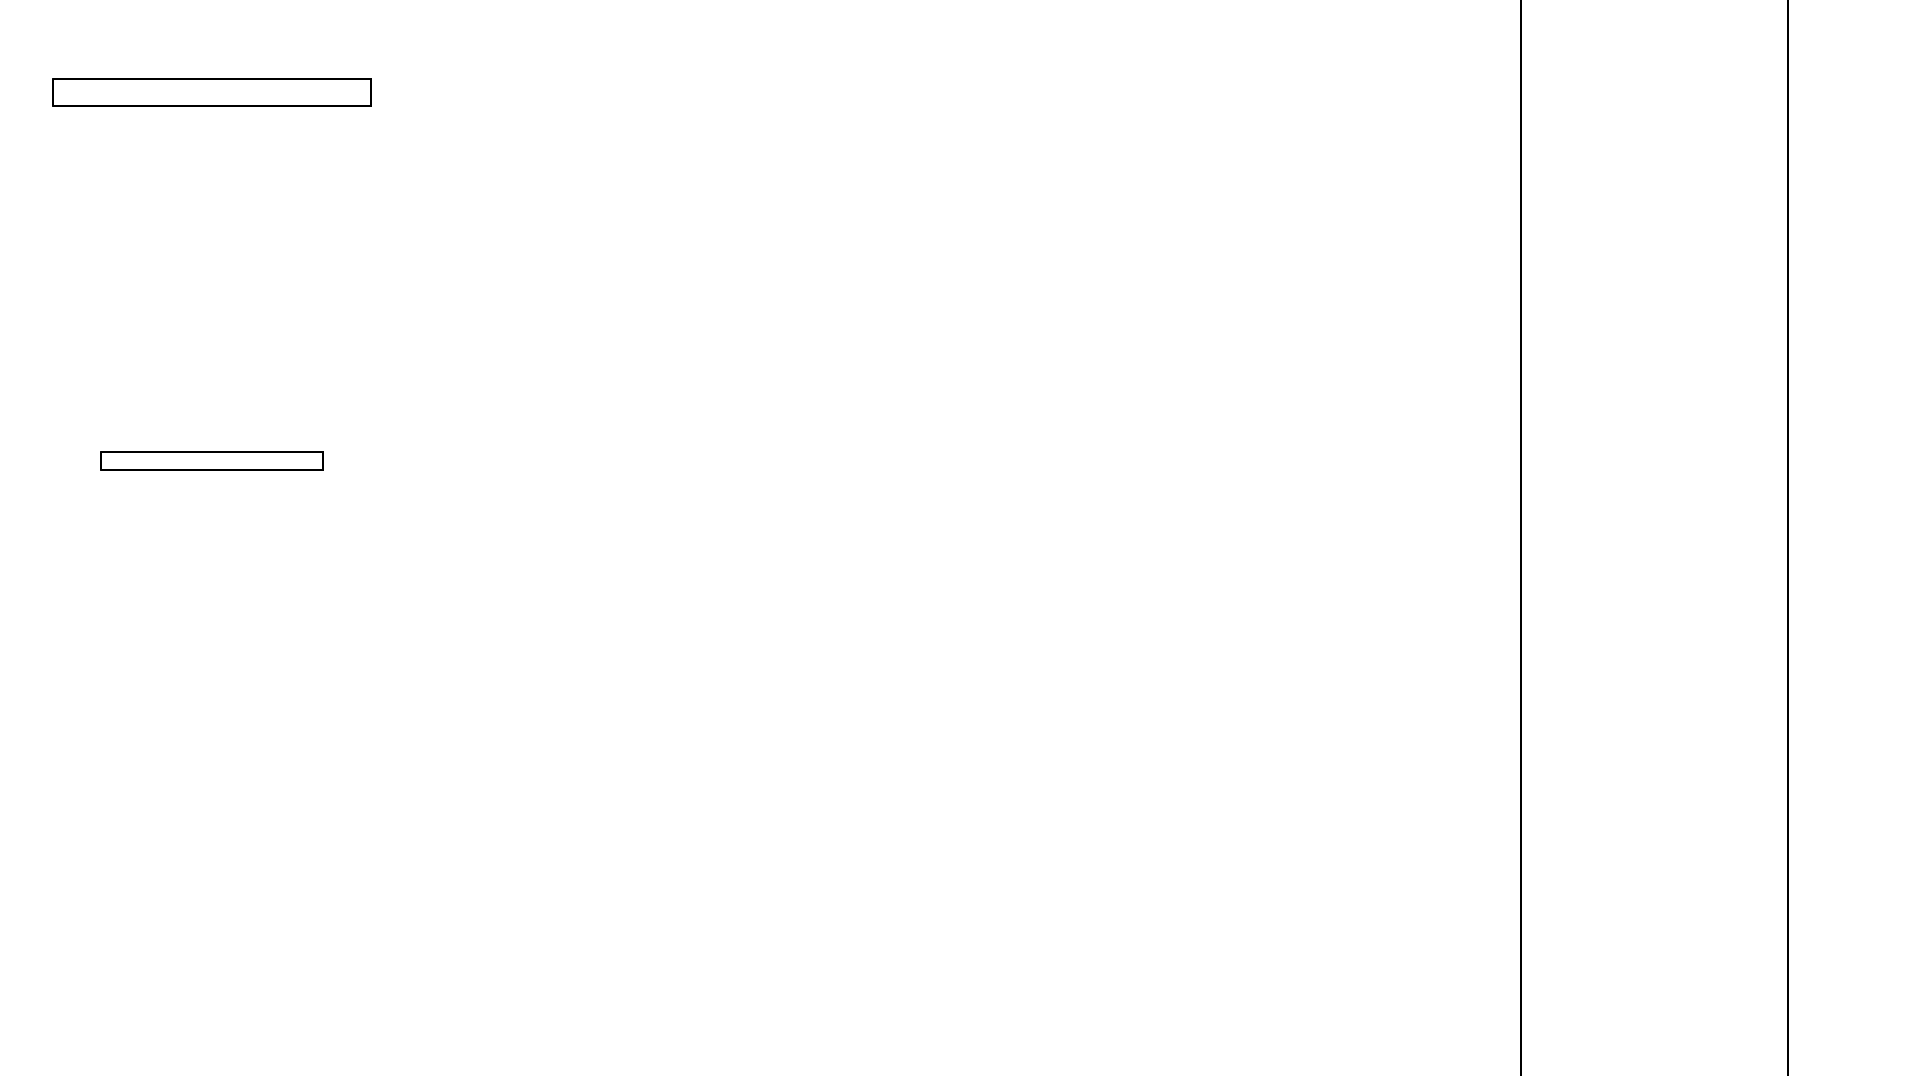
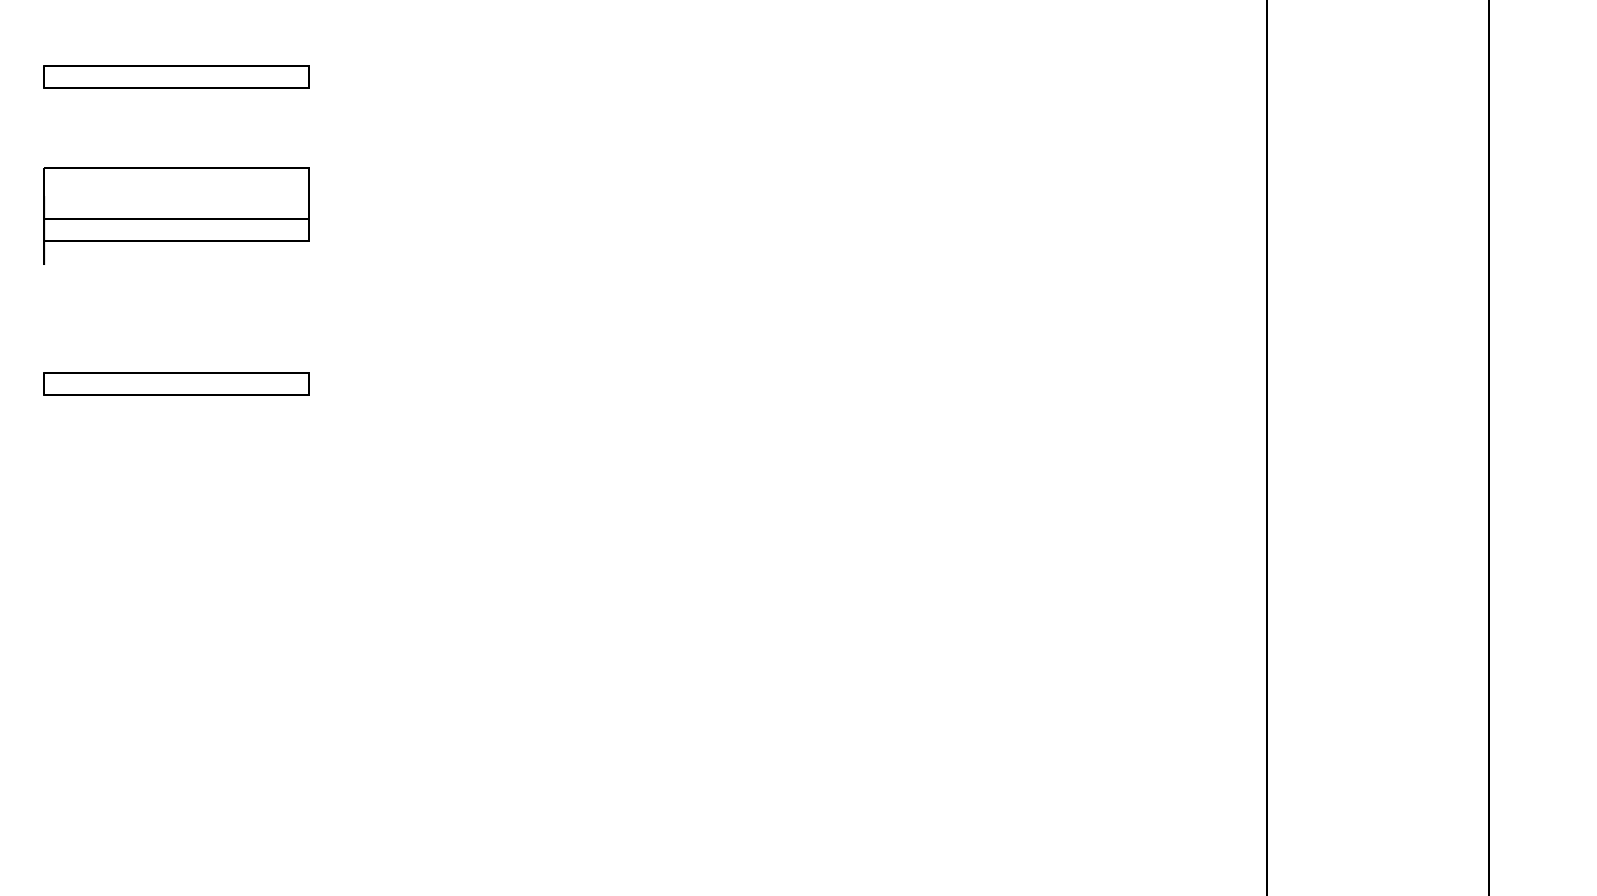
part: (211, 259) -> (175, 216), added
part: (211, 460) -> (175, 383), size x1.43

